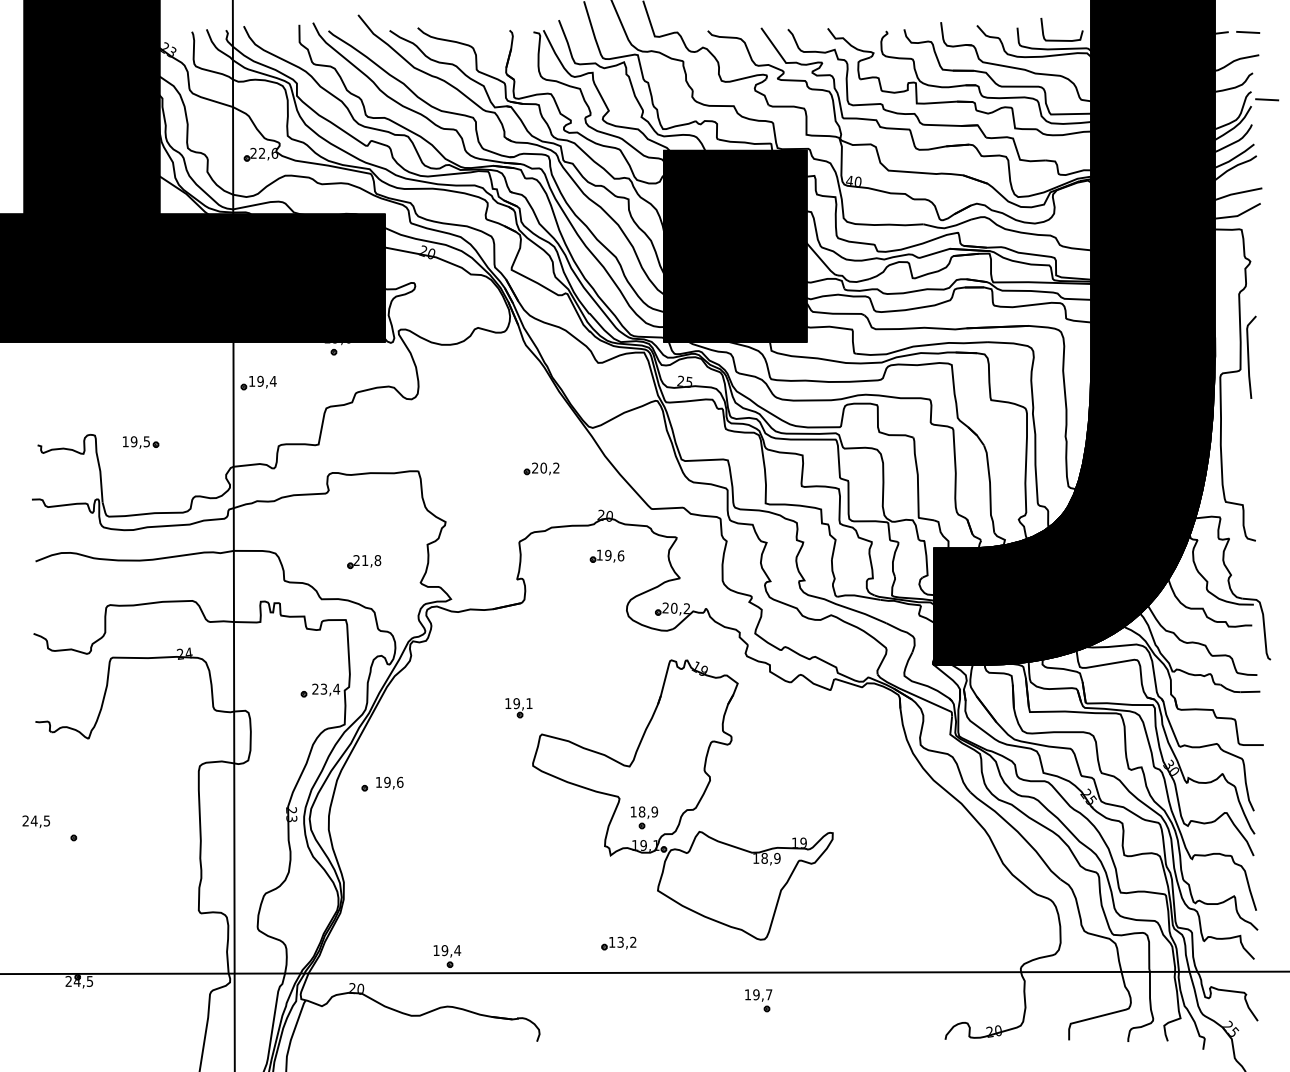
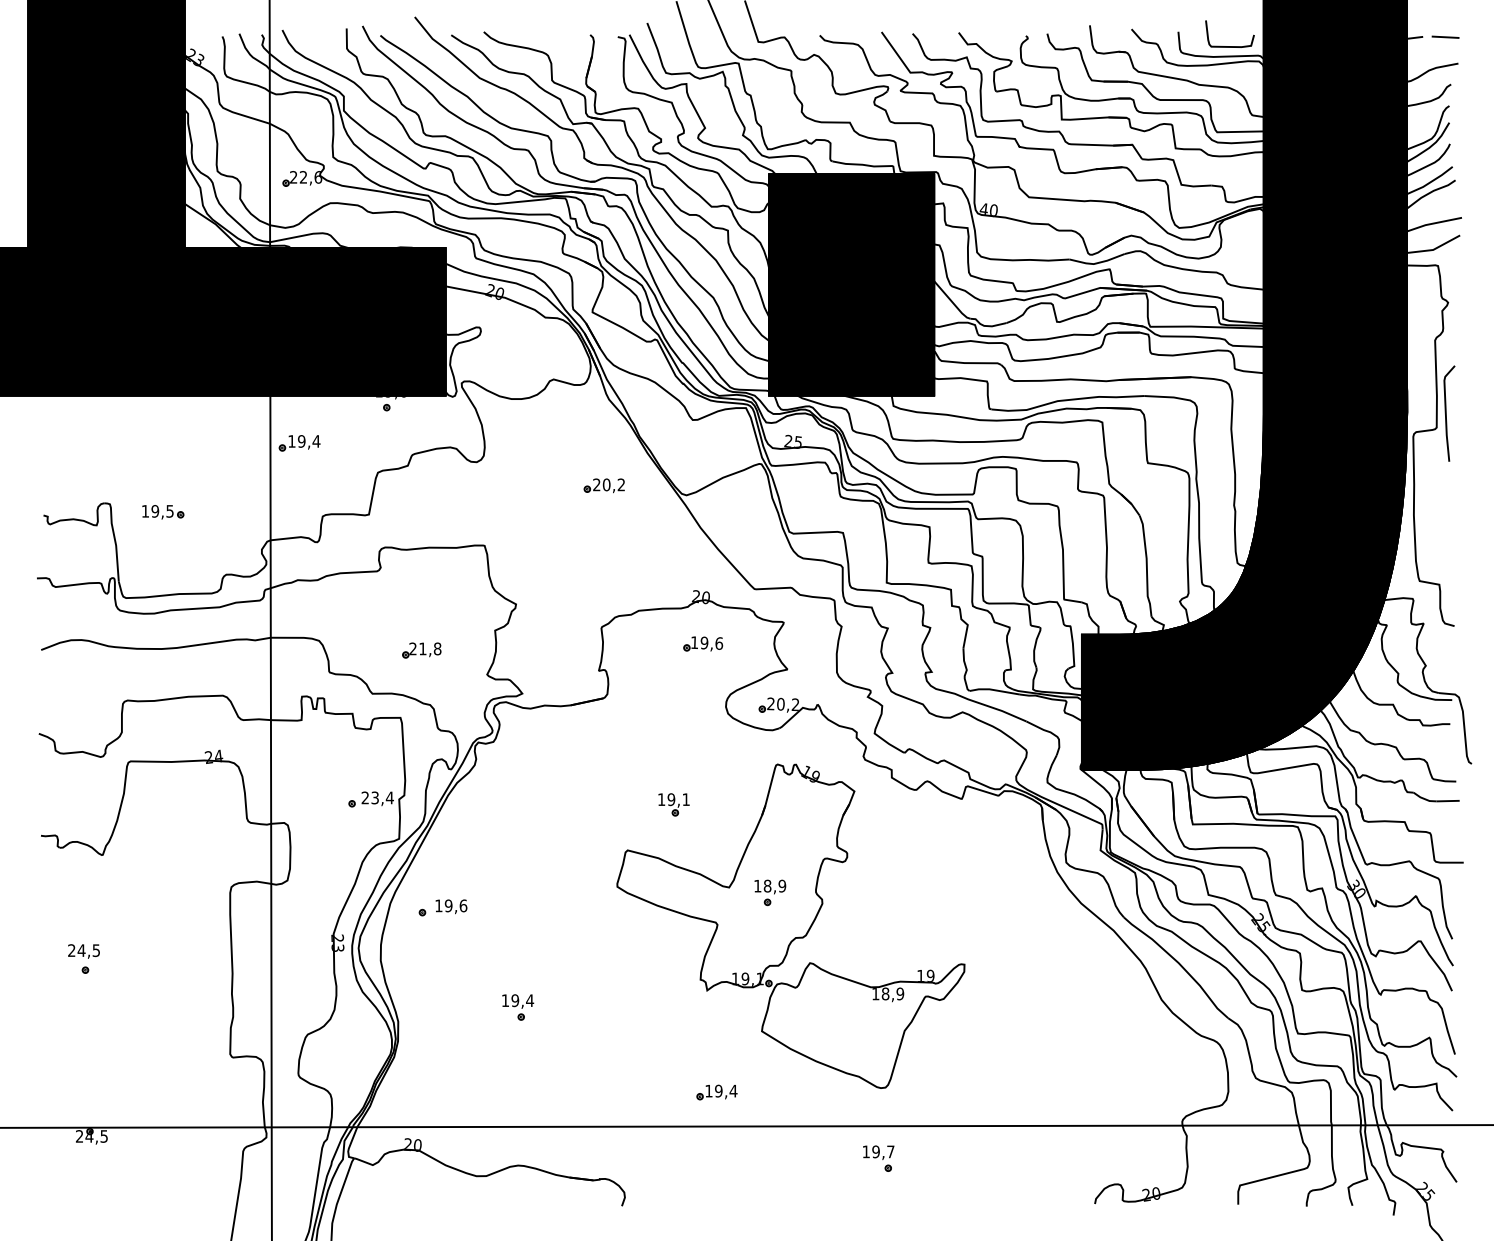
line: (1267, 99) -> (1467, 114), removed
part: (540, 468) -> (603, 485), moved
part: (518, 707) -> (673, 804), moved
part: (644, 817) -> (770, 892), moved
text: (35, 821) -> (83, 951), moved
text: (627, 941) -> (726, 1090), 13,2 -> 19,4
part: (447, 956) -> (518, 1007), moved

